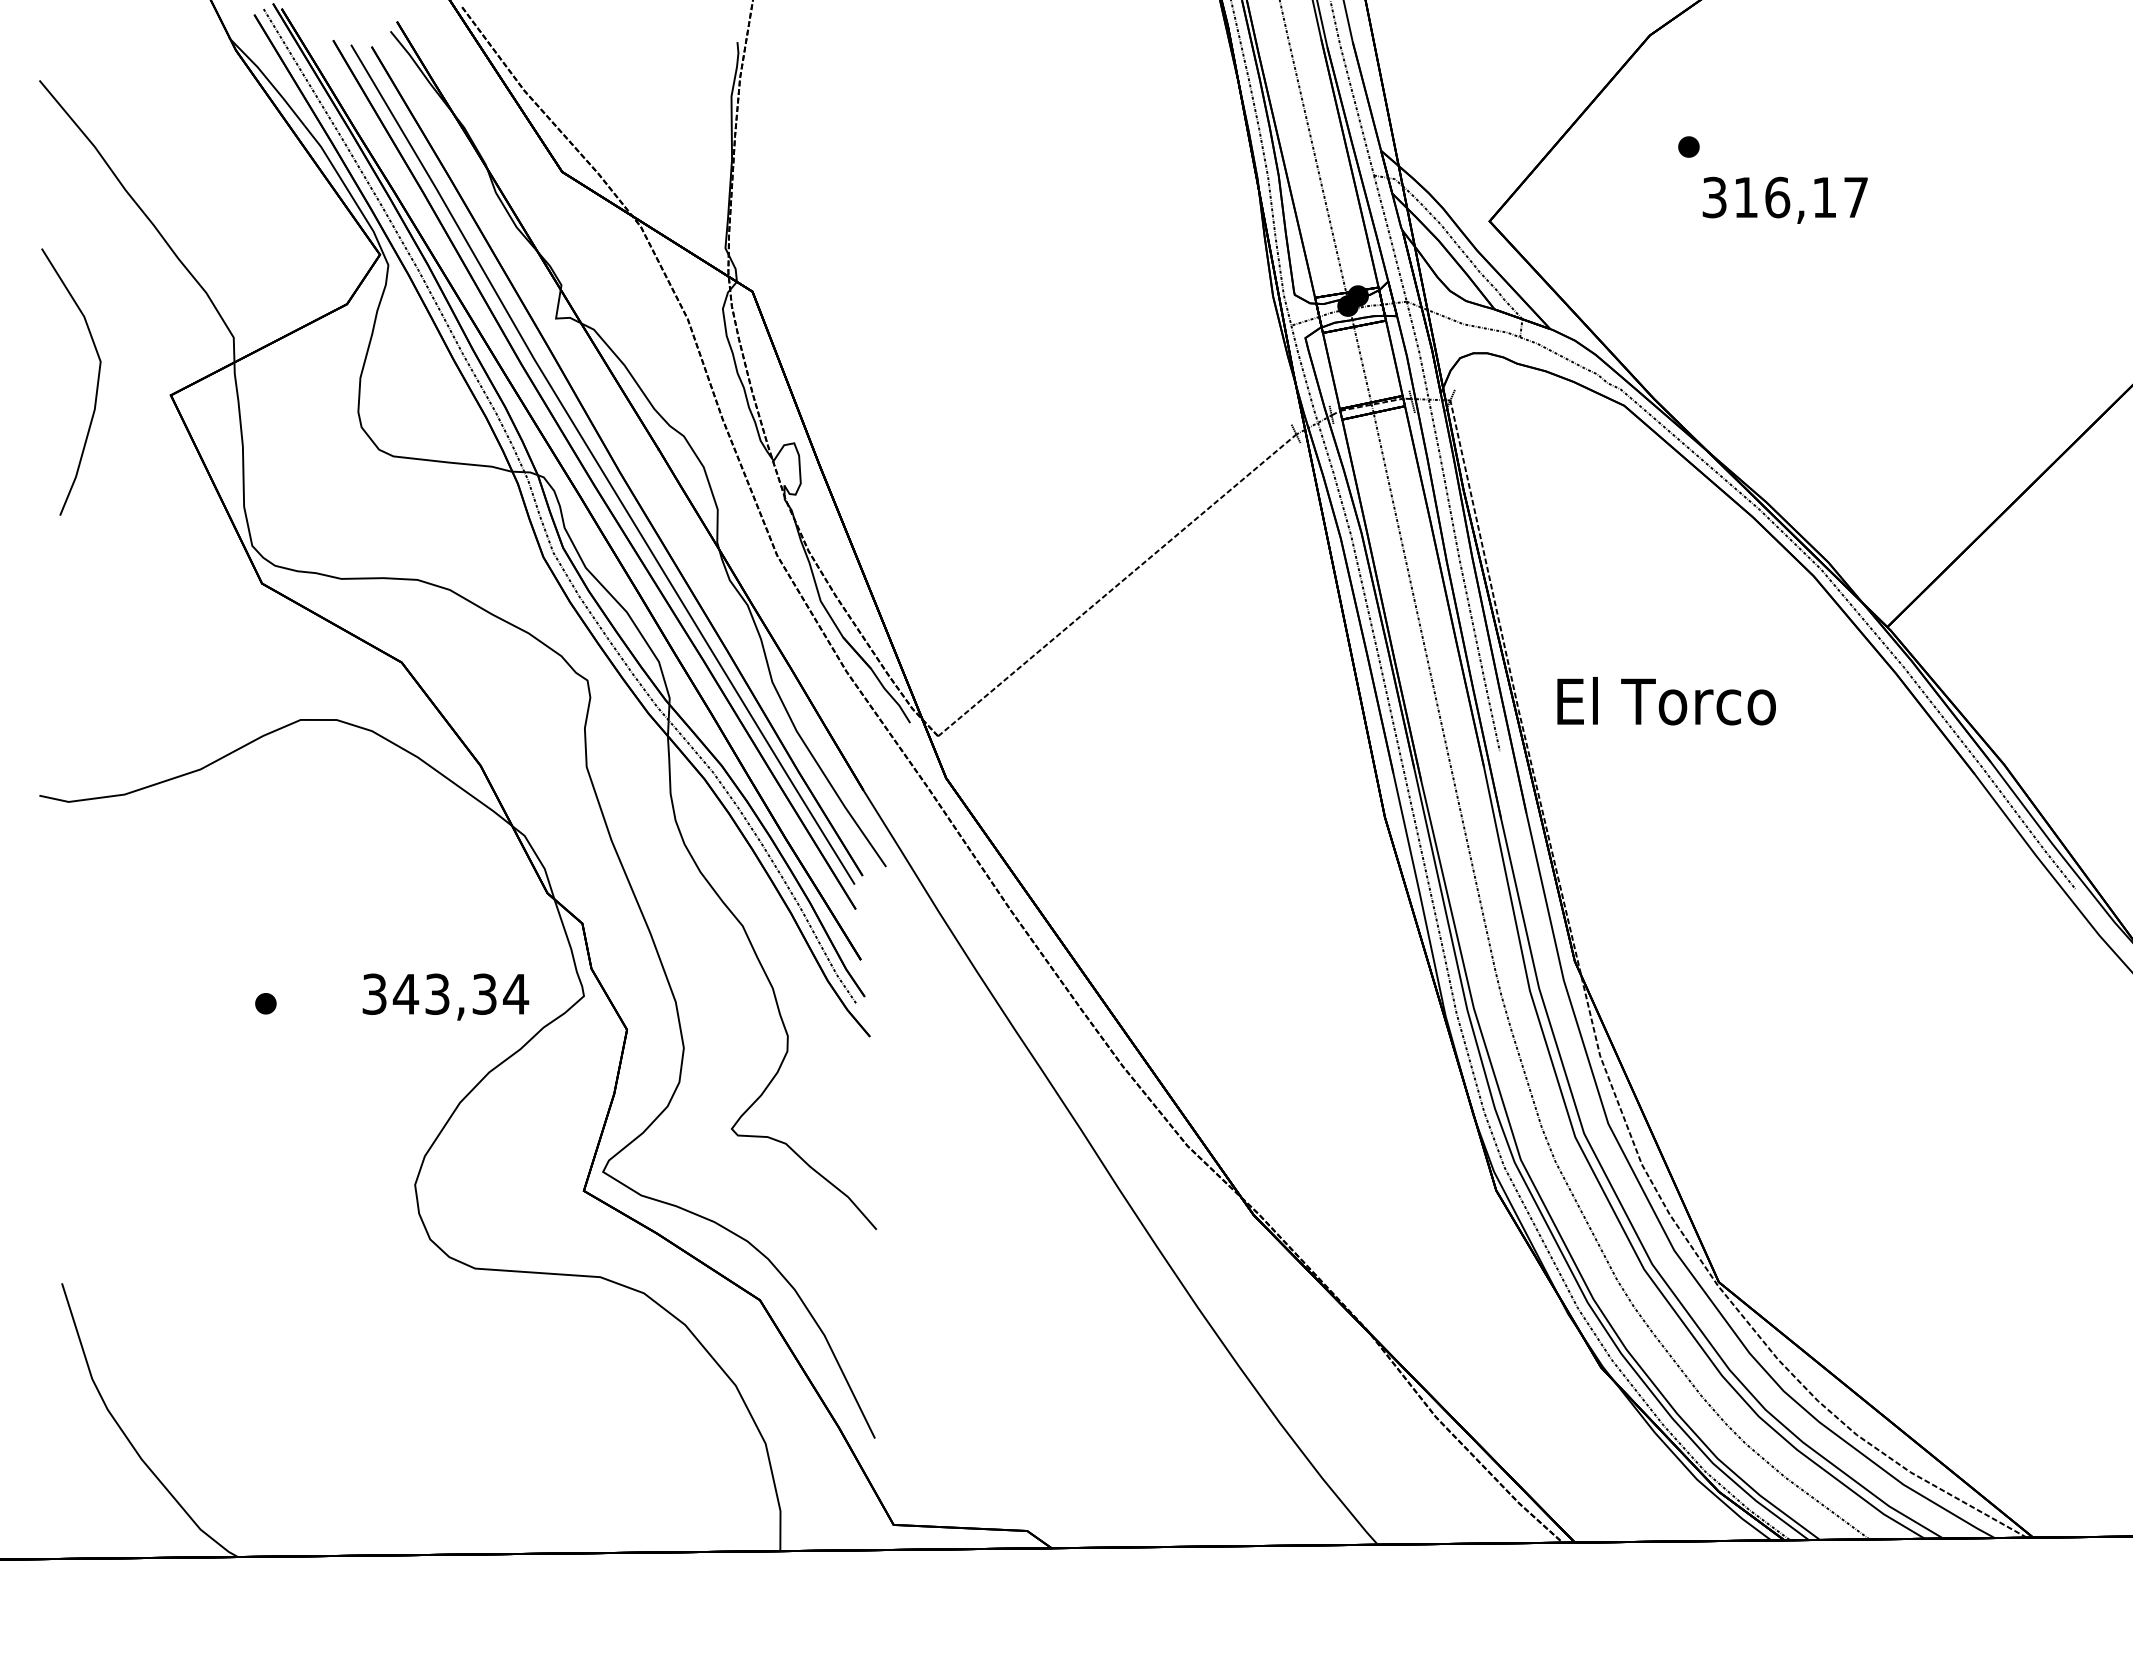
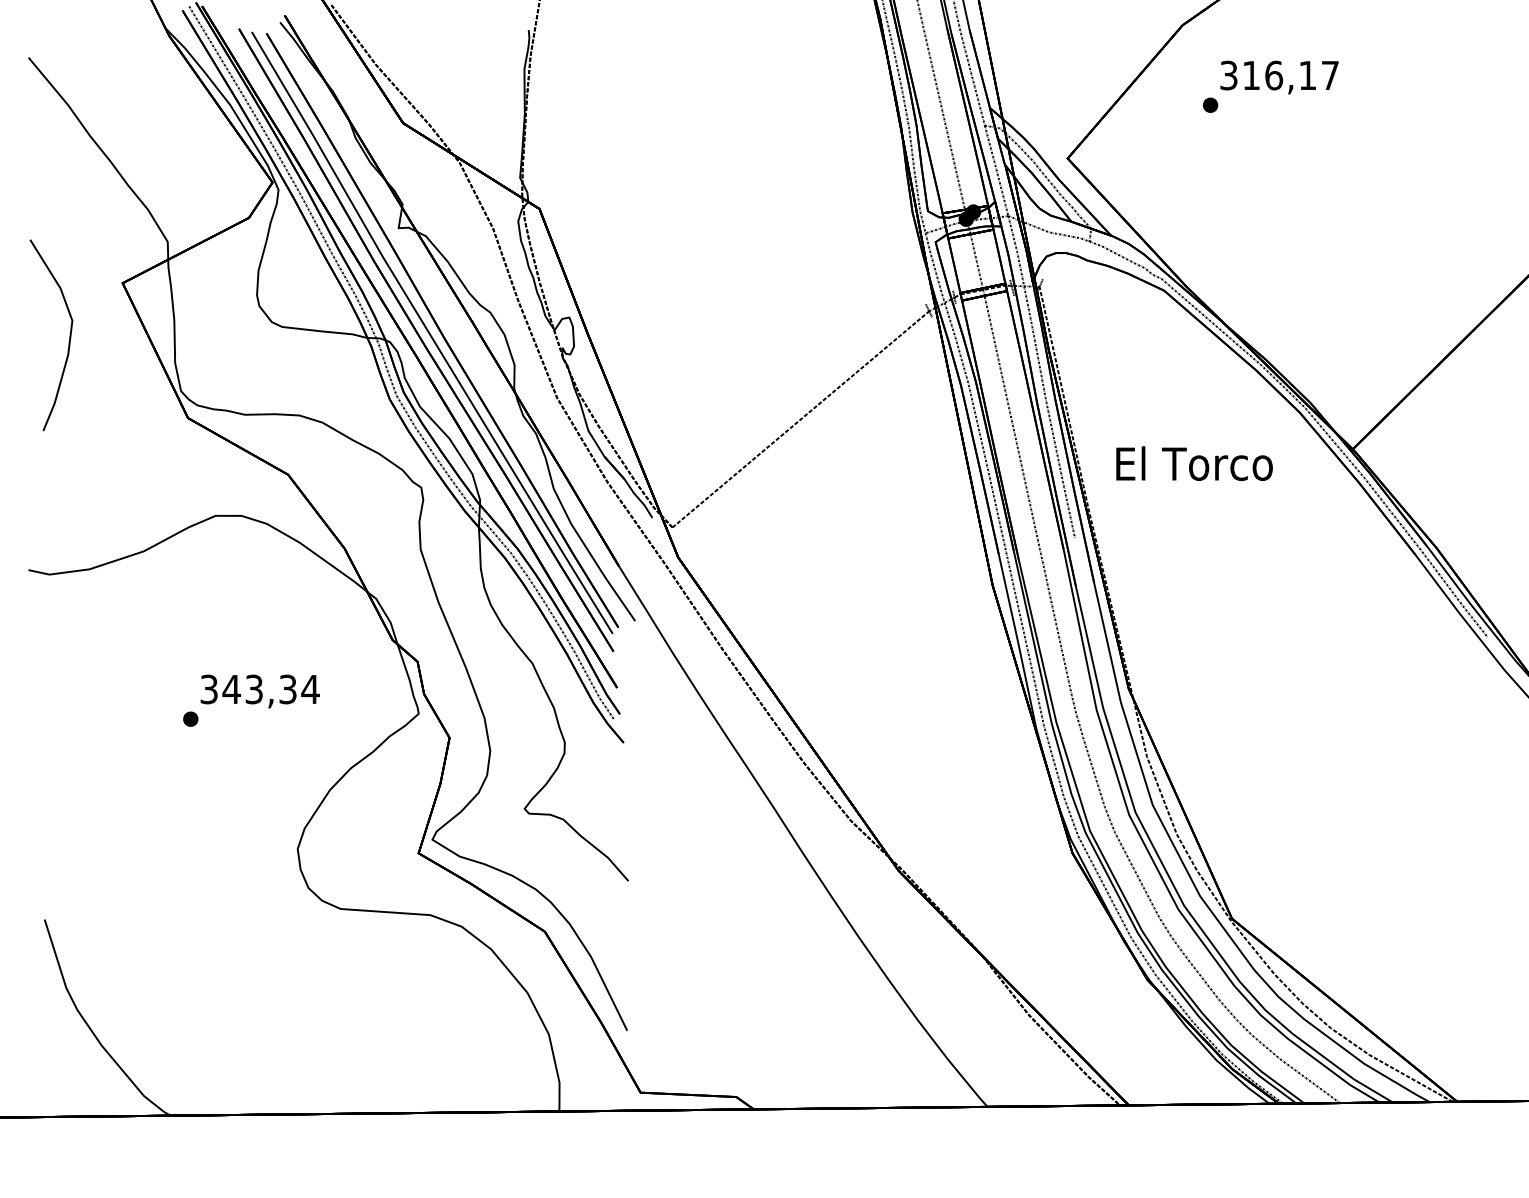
text: (1784, 199) -> (1279, 76), moved
curve: (96, 385) -> (69, 337), moved
text: (1666, 701) -> (1194, 463), moved
text: (445, 996) -> (260, 691), moved

